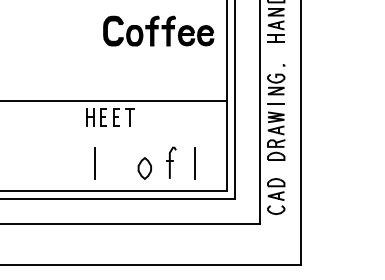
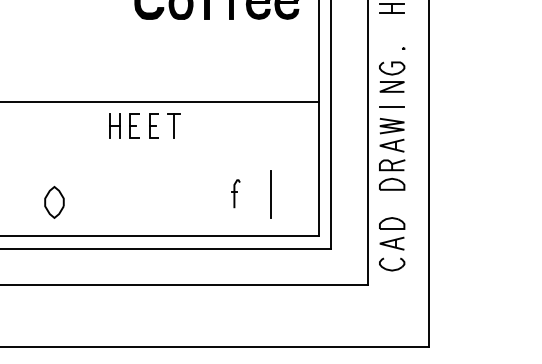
line: (94, 162) -> (121, 193), removed
part: (171, 162) -> (235, 193), size x0.6
part: (144, 168) -> (53, 202), moved

